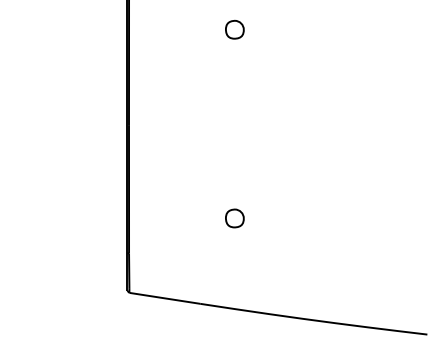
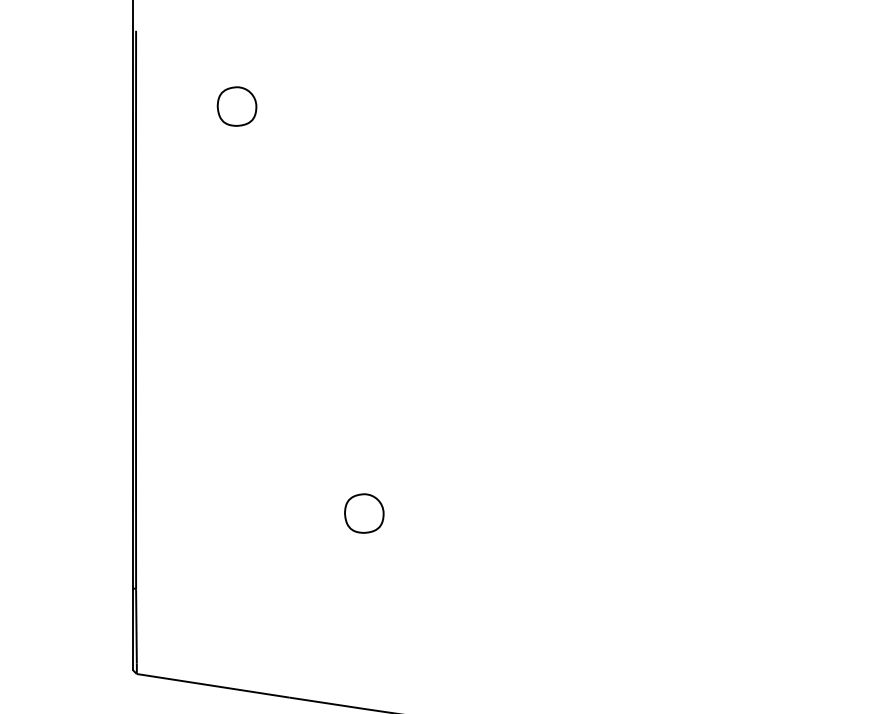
part: (234, 29) -> (236, 105), moved

